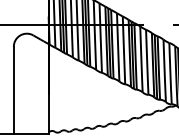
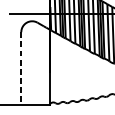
line: (13, 90) -> (21, 68), solid -> dashed

